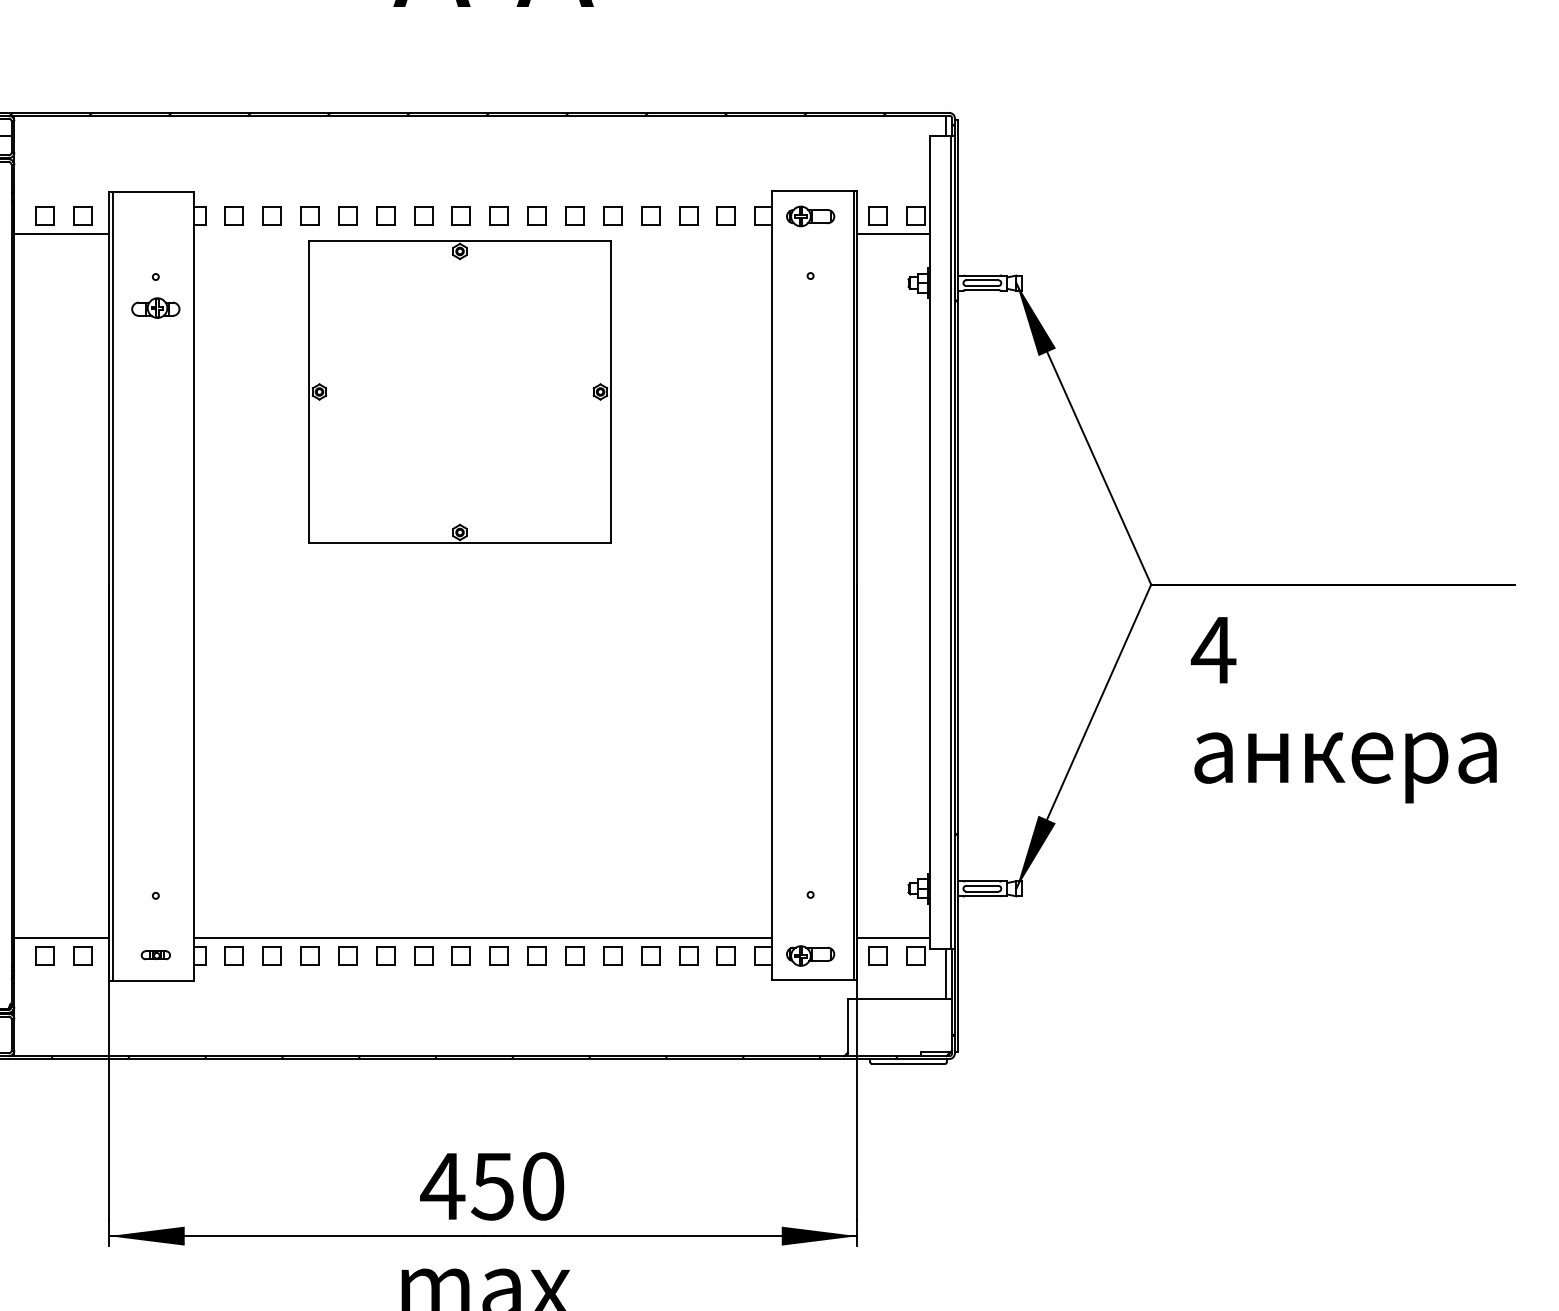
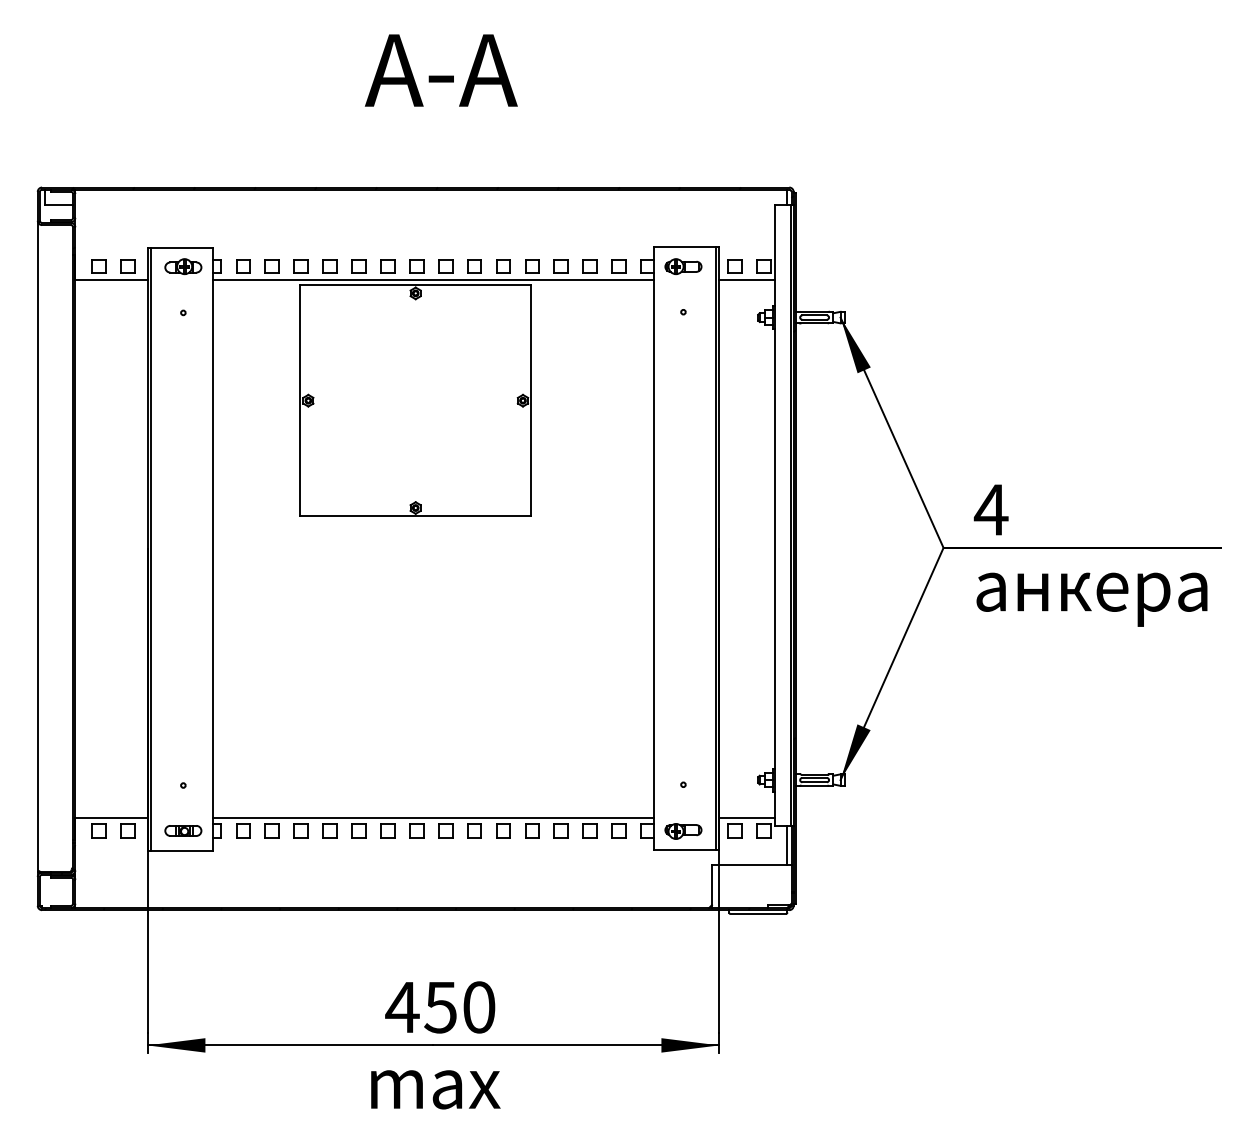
line: (483, 234) -> (433, 280), added
part: (155, 307) -> (183, 266), moved
text: (1343, 709) -> (1090, 555), moved
part: (155, 954) -> (183, 830), size x1.67

